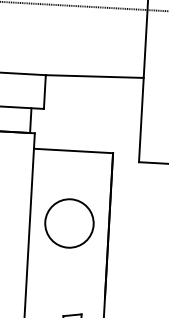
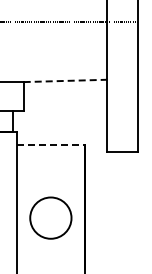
line: (94, 76) -> (65, 80), solid -> dashed
line: (73, 151) -> (50, 145), solid -> dashed
circle: (69, 222) -> (50, 217), moved

